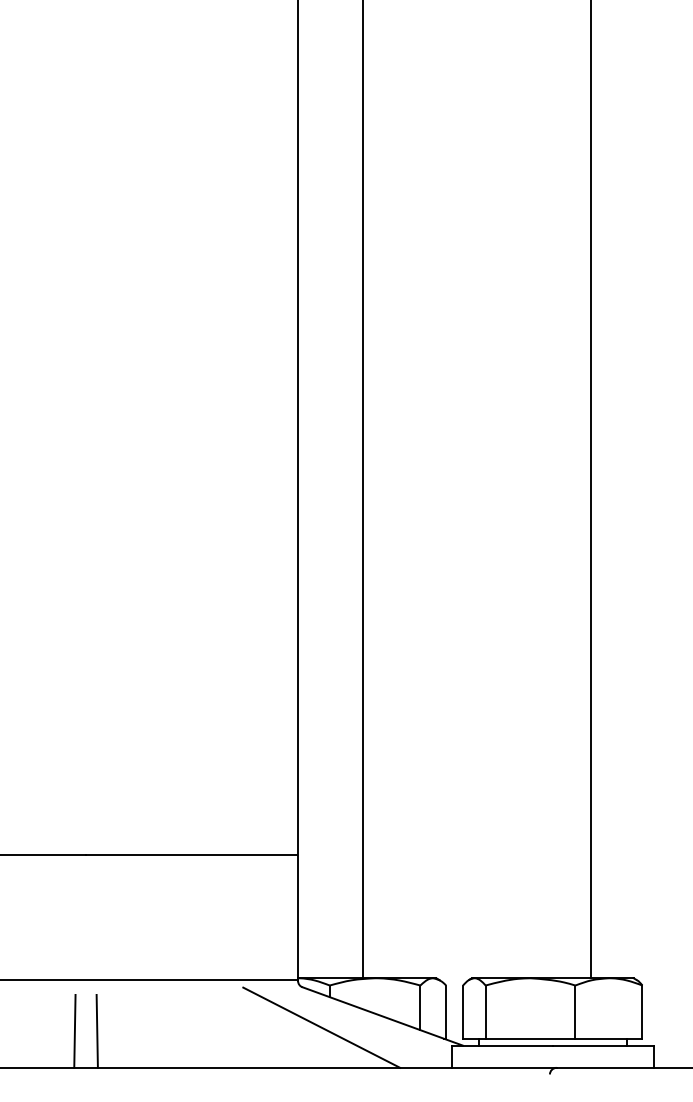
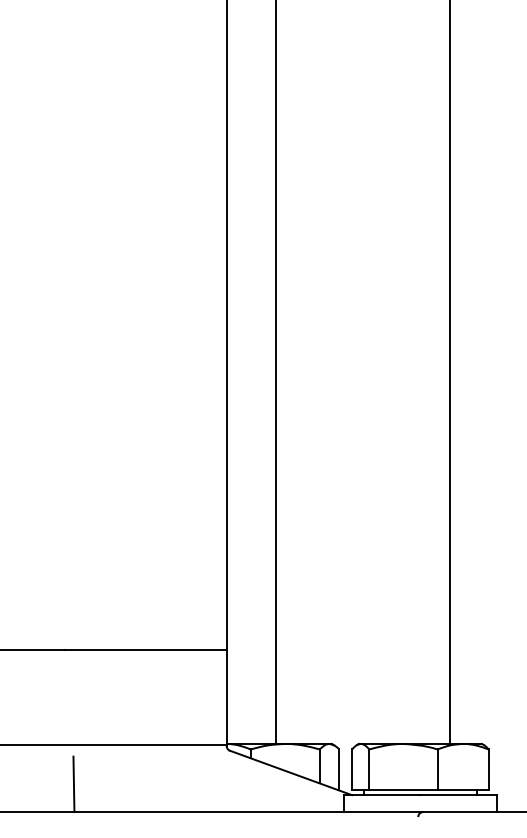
line: (321, 1027) -> (244, 781), removed
line: (74, 1031) -> (56, 784), removed

